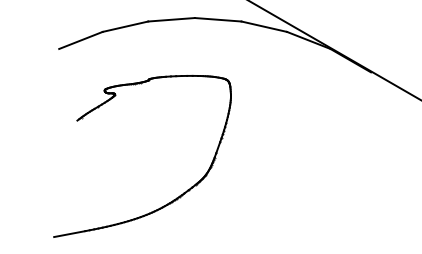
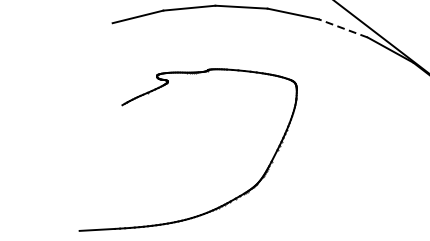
line: (263, 26) -> (342, 28), solid -> dashed

